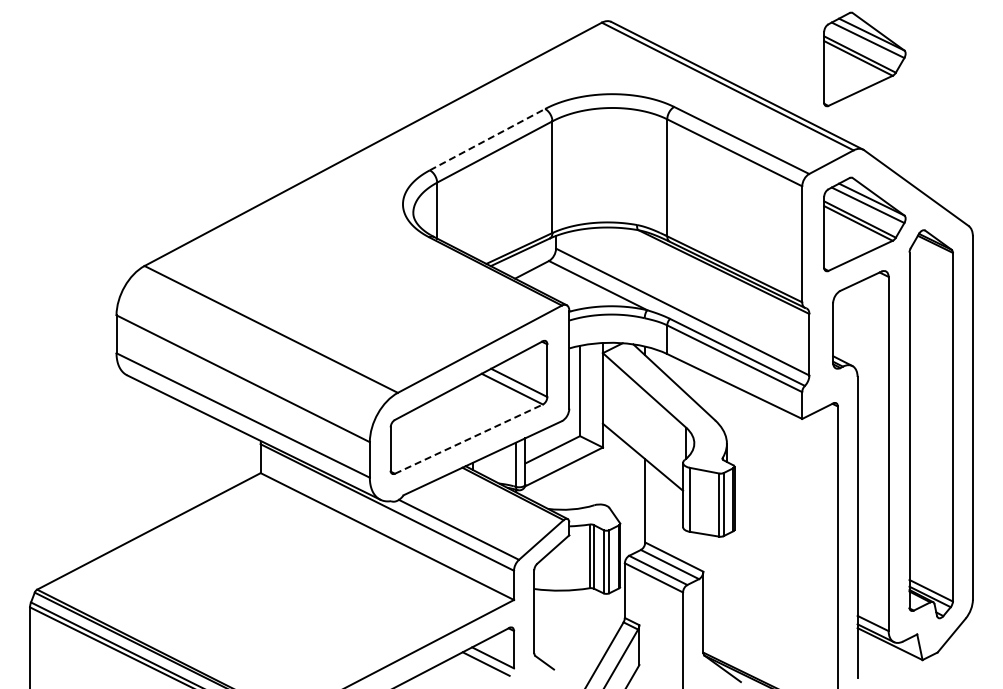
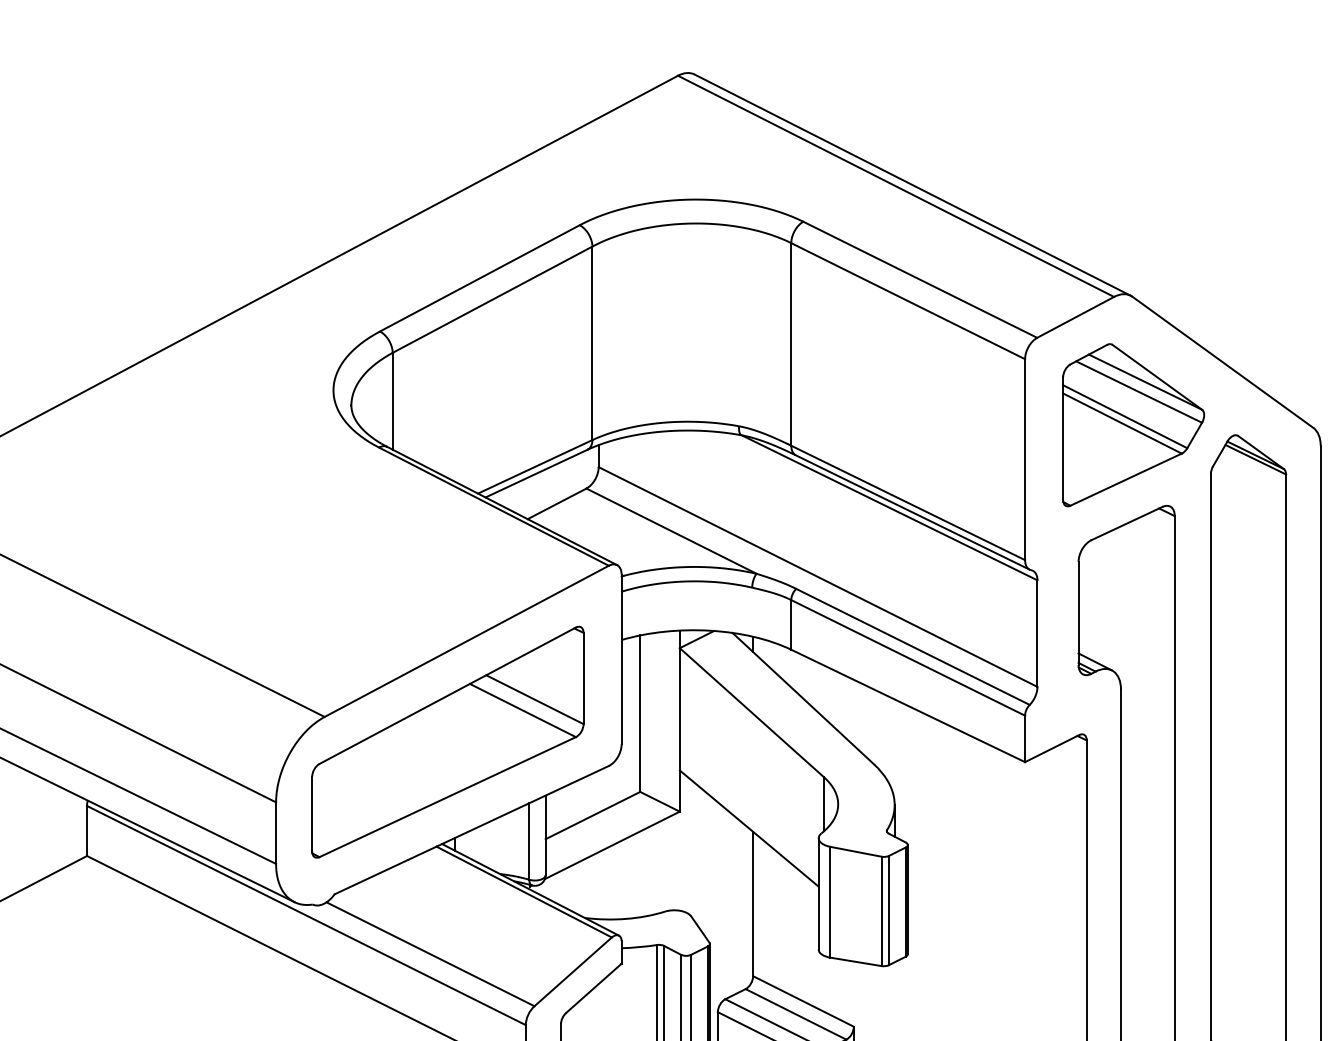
part: (864, 59) -> (1132, 139), removed
line: (487, 139) -> (479, 278), dashed -> solid
line: (468, 439) -> (446, 797), dashed -> solid

